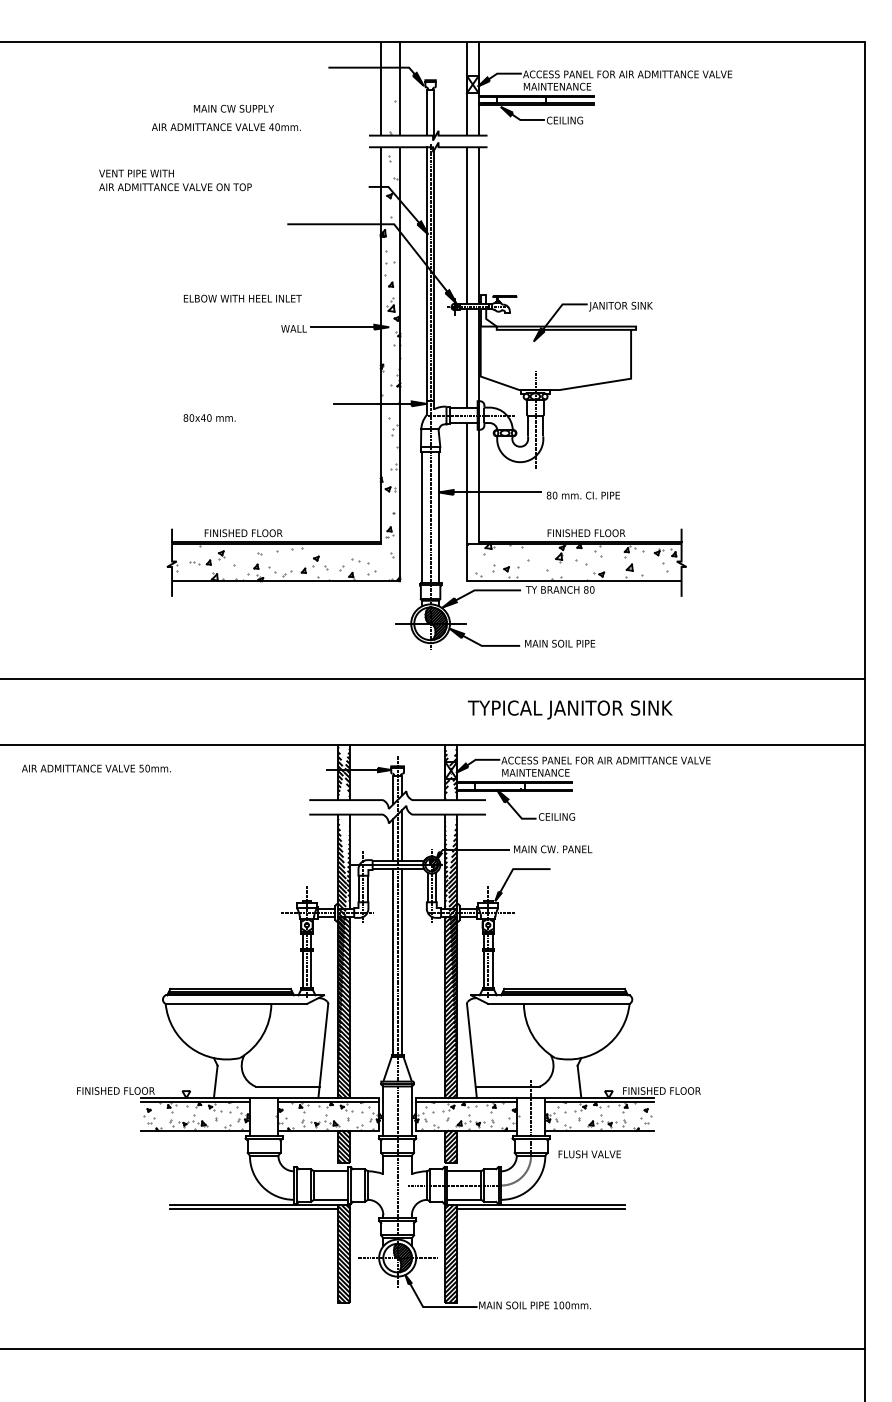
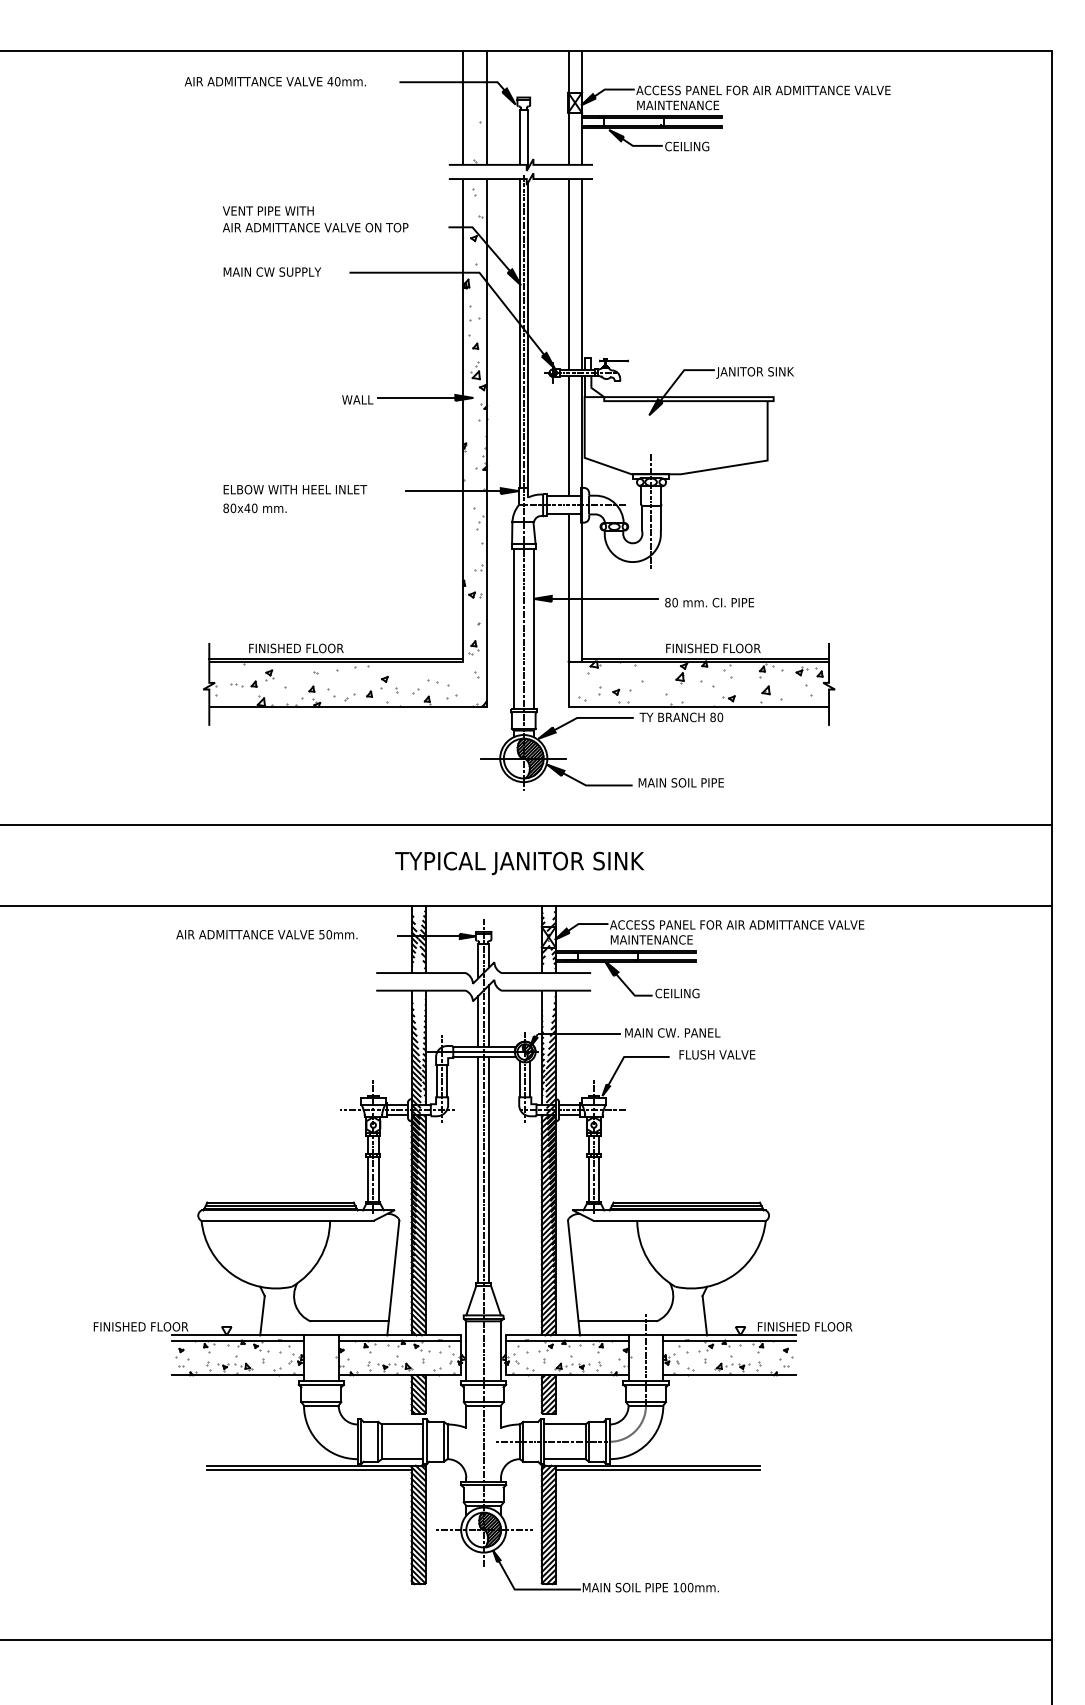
text: (233, 108) -> (271, 271), moved
text: (226, 127) -> (275, 82), moved
text: (175, 180) -> (315, 219), moved
text: (242, 298) -> (295, 489), moved
text: (569, 709) -> (518, 862), moved
text: (96, 768) -> (267, 934), moved
text: (589, 1154) -> (717, 1054), moved

